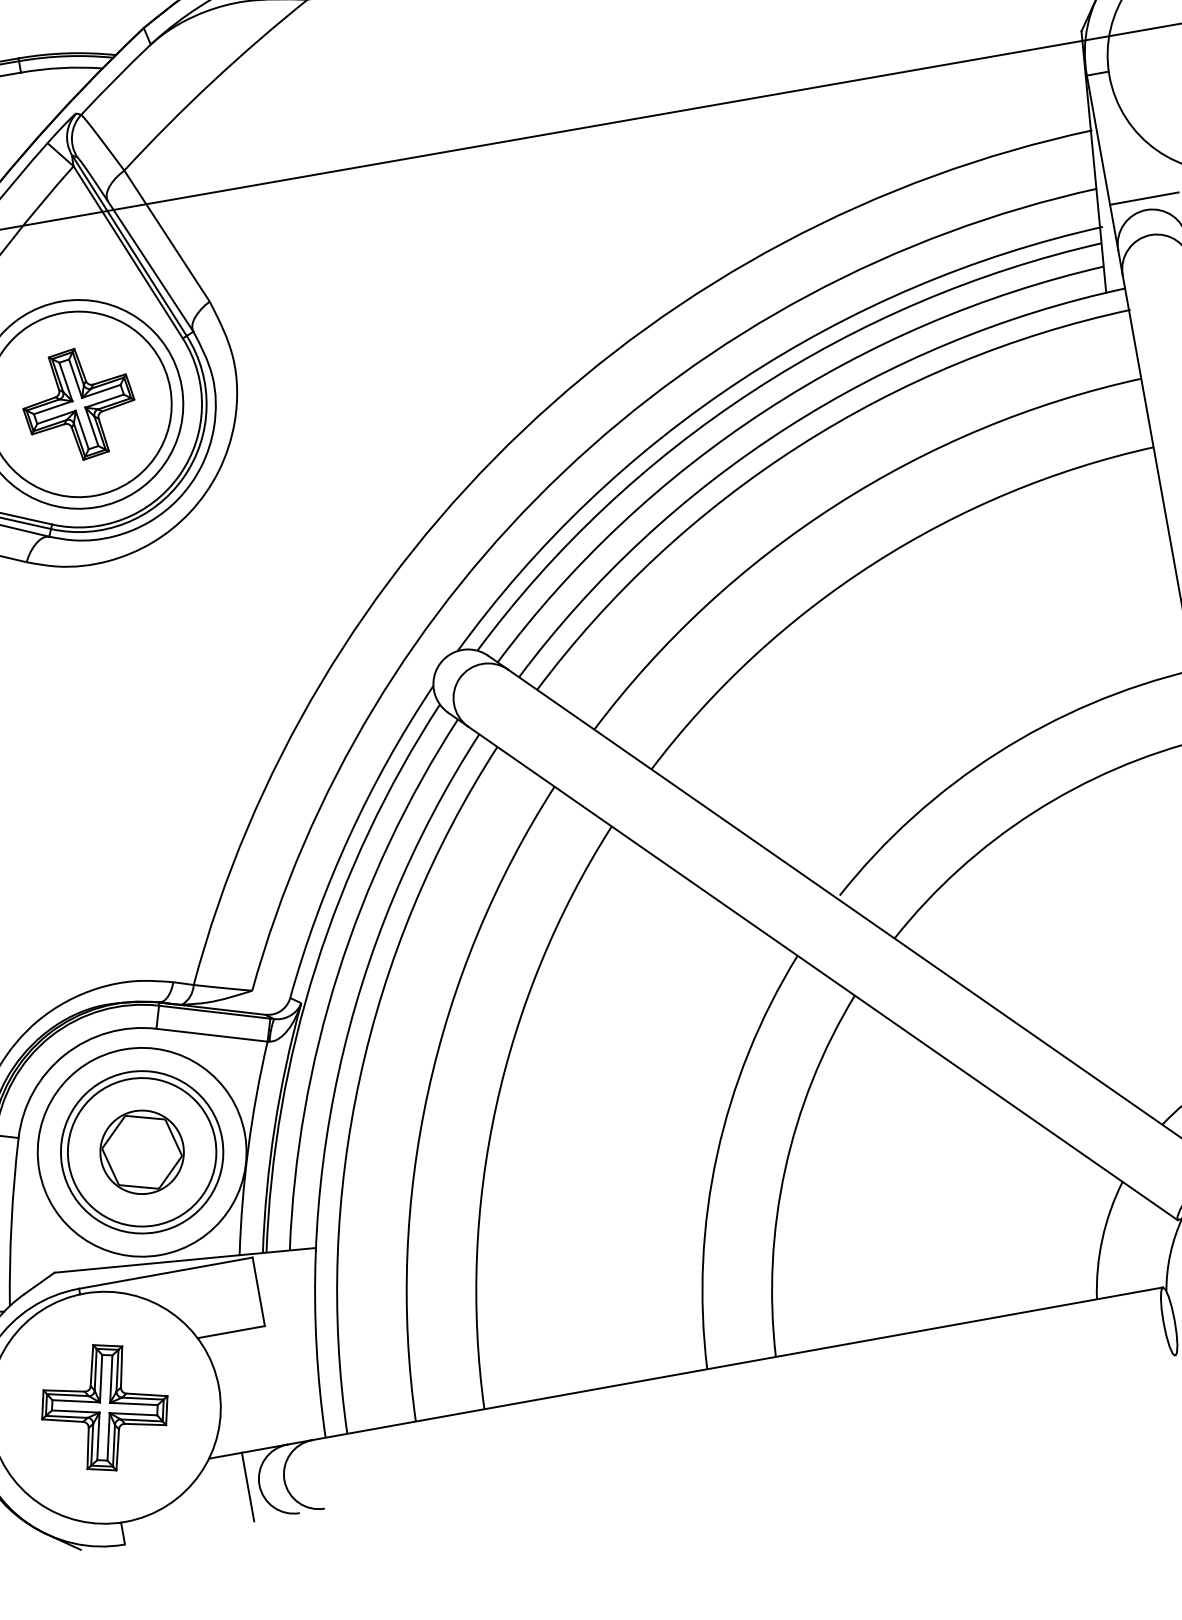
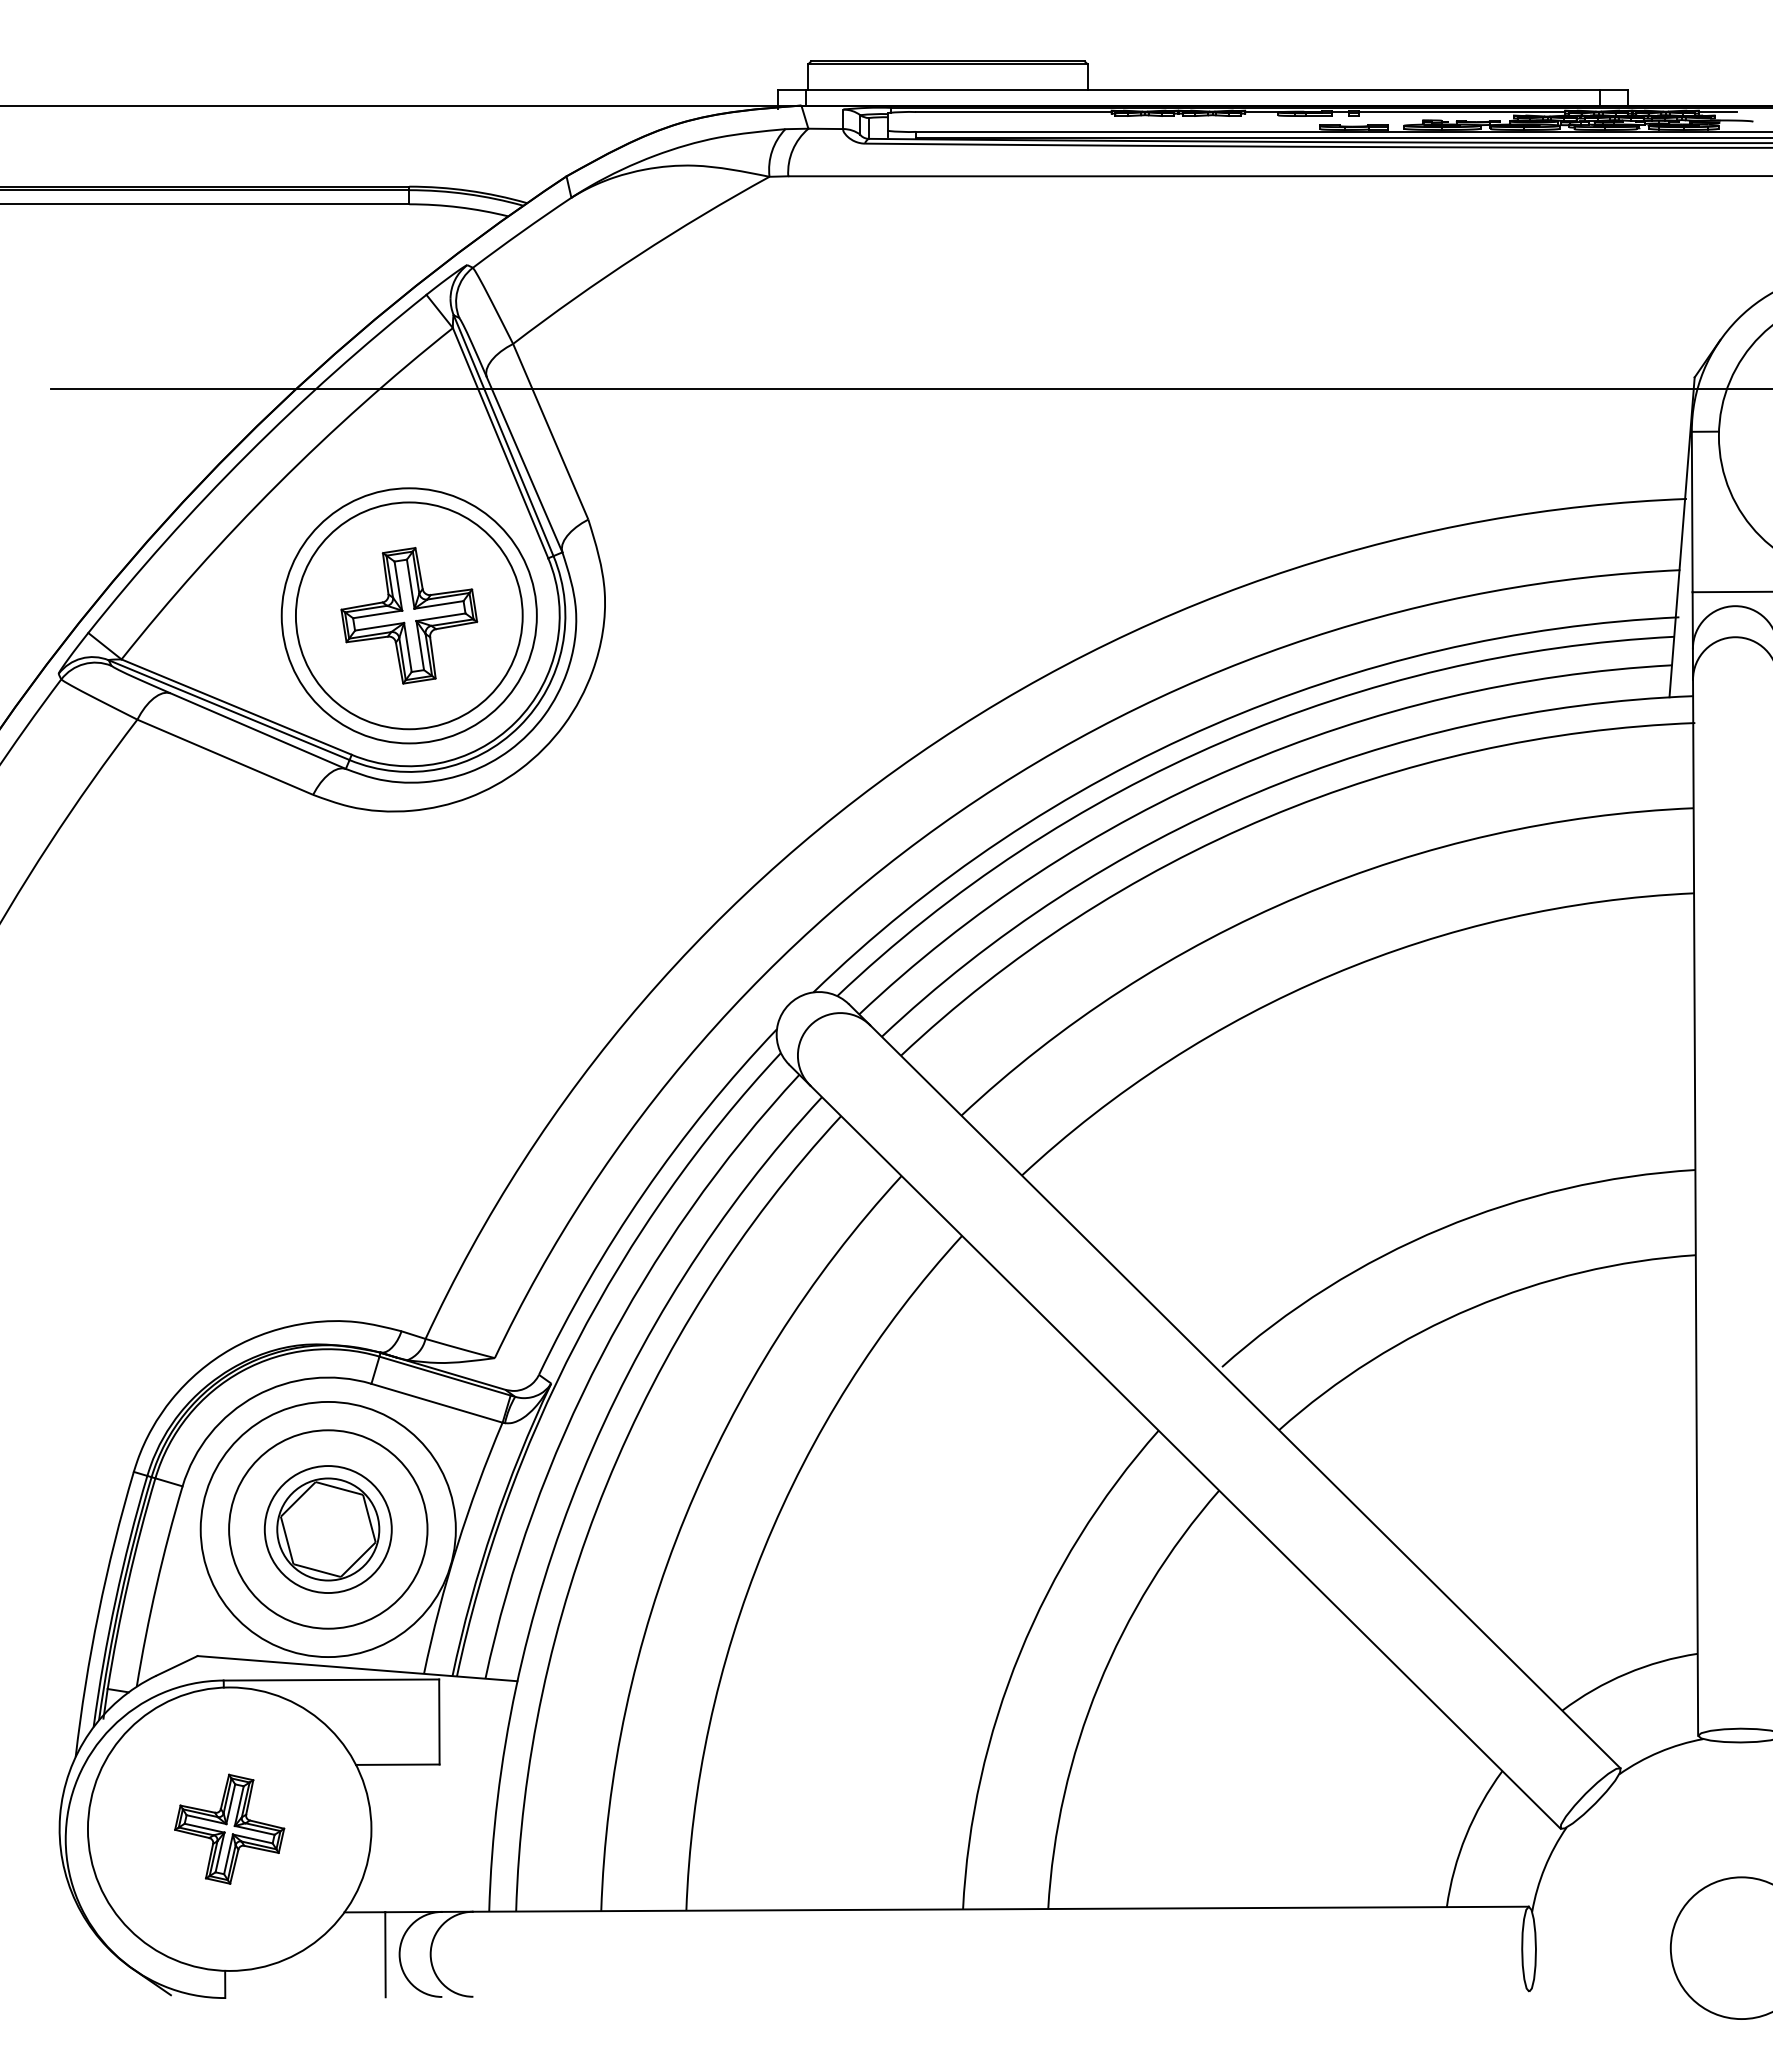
circle: (142, 1152) -> (328, 1529), size x0.7
part: (104, 1408) -> (229, 1829), size x0.7

